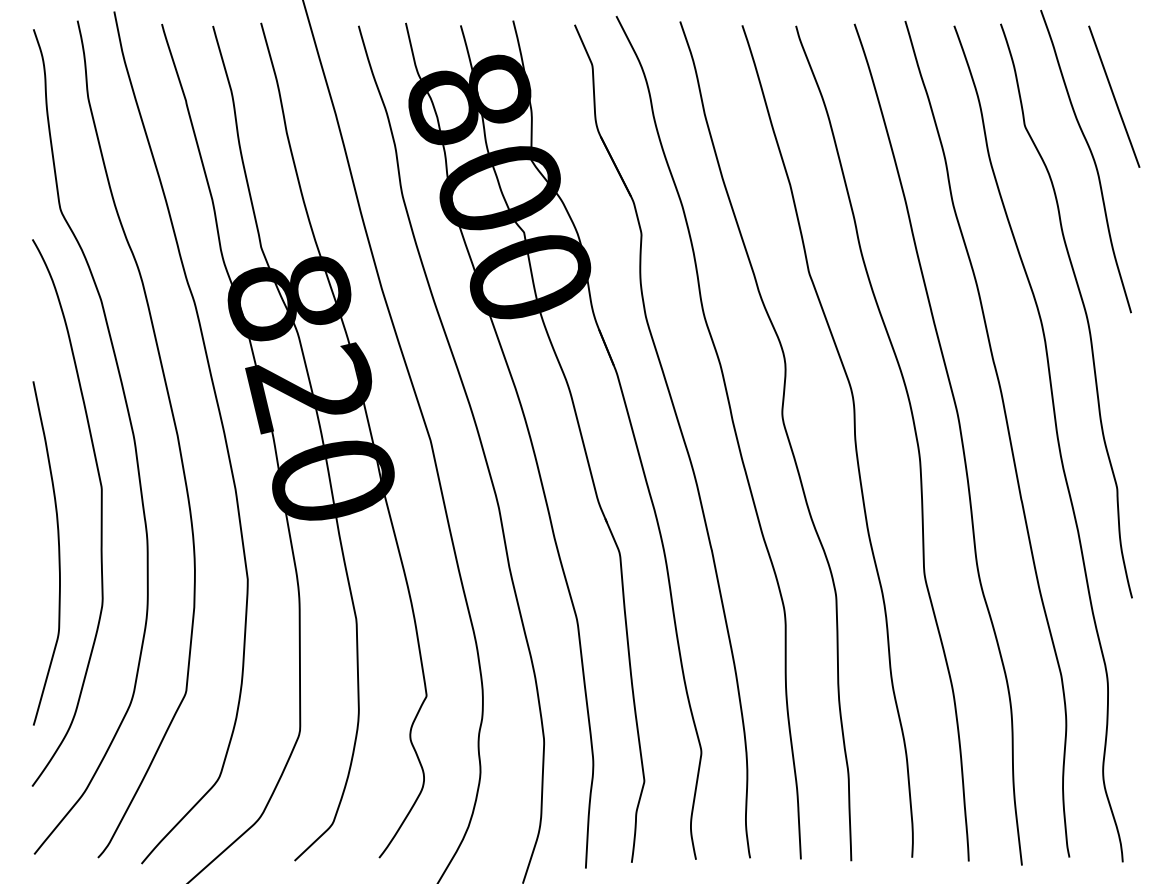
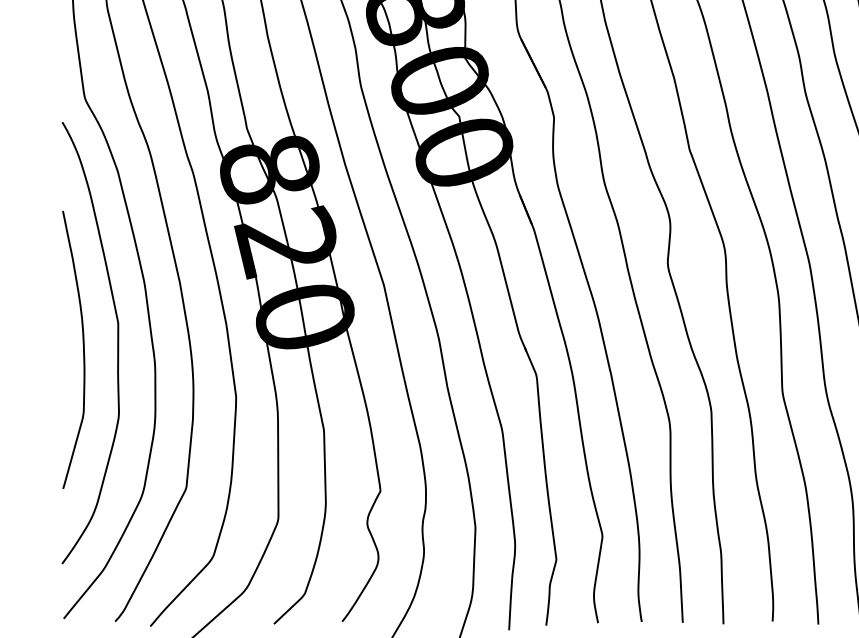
curve: (58, 553) -> (83, 349), moved

